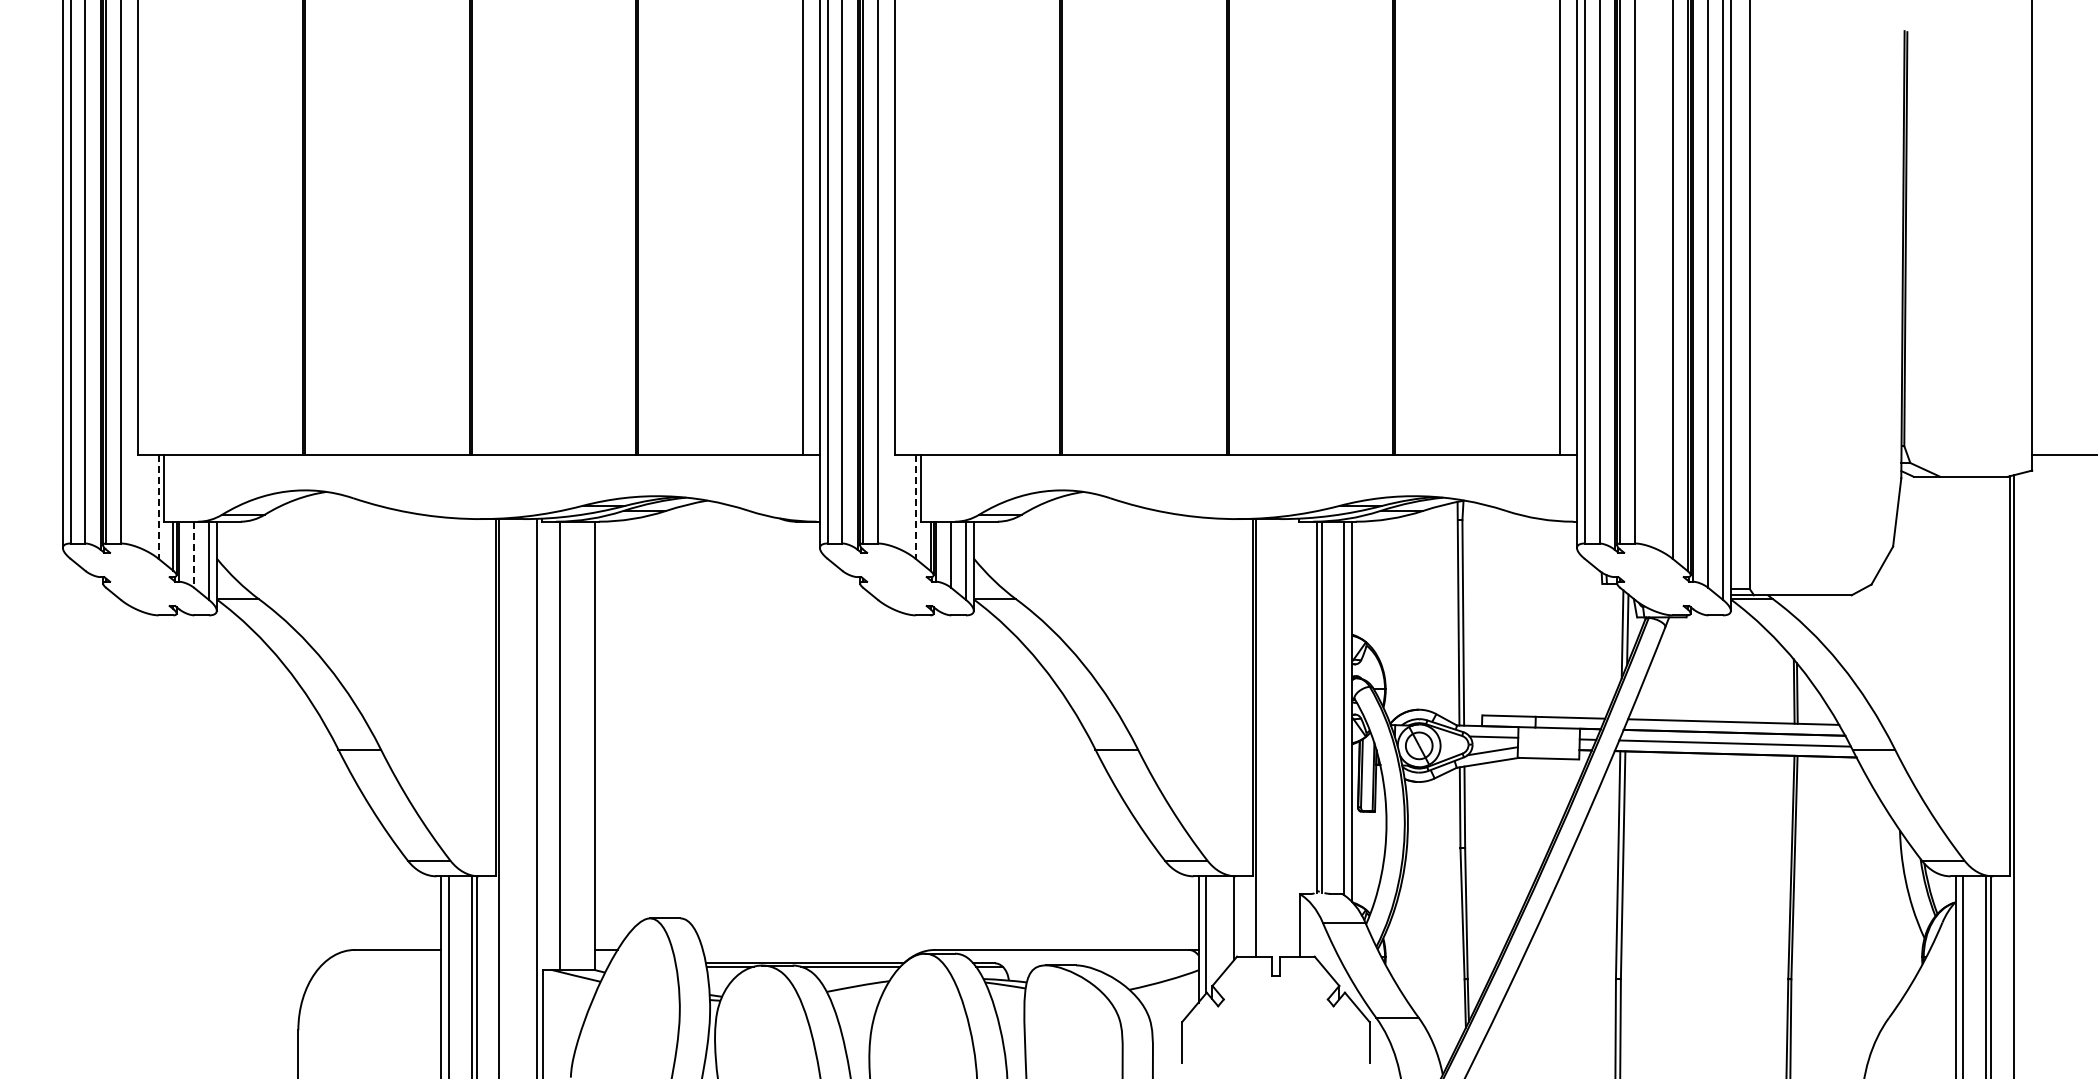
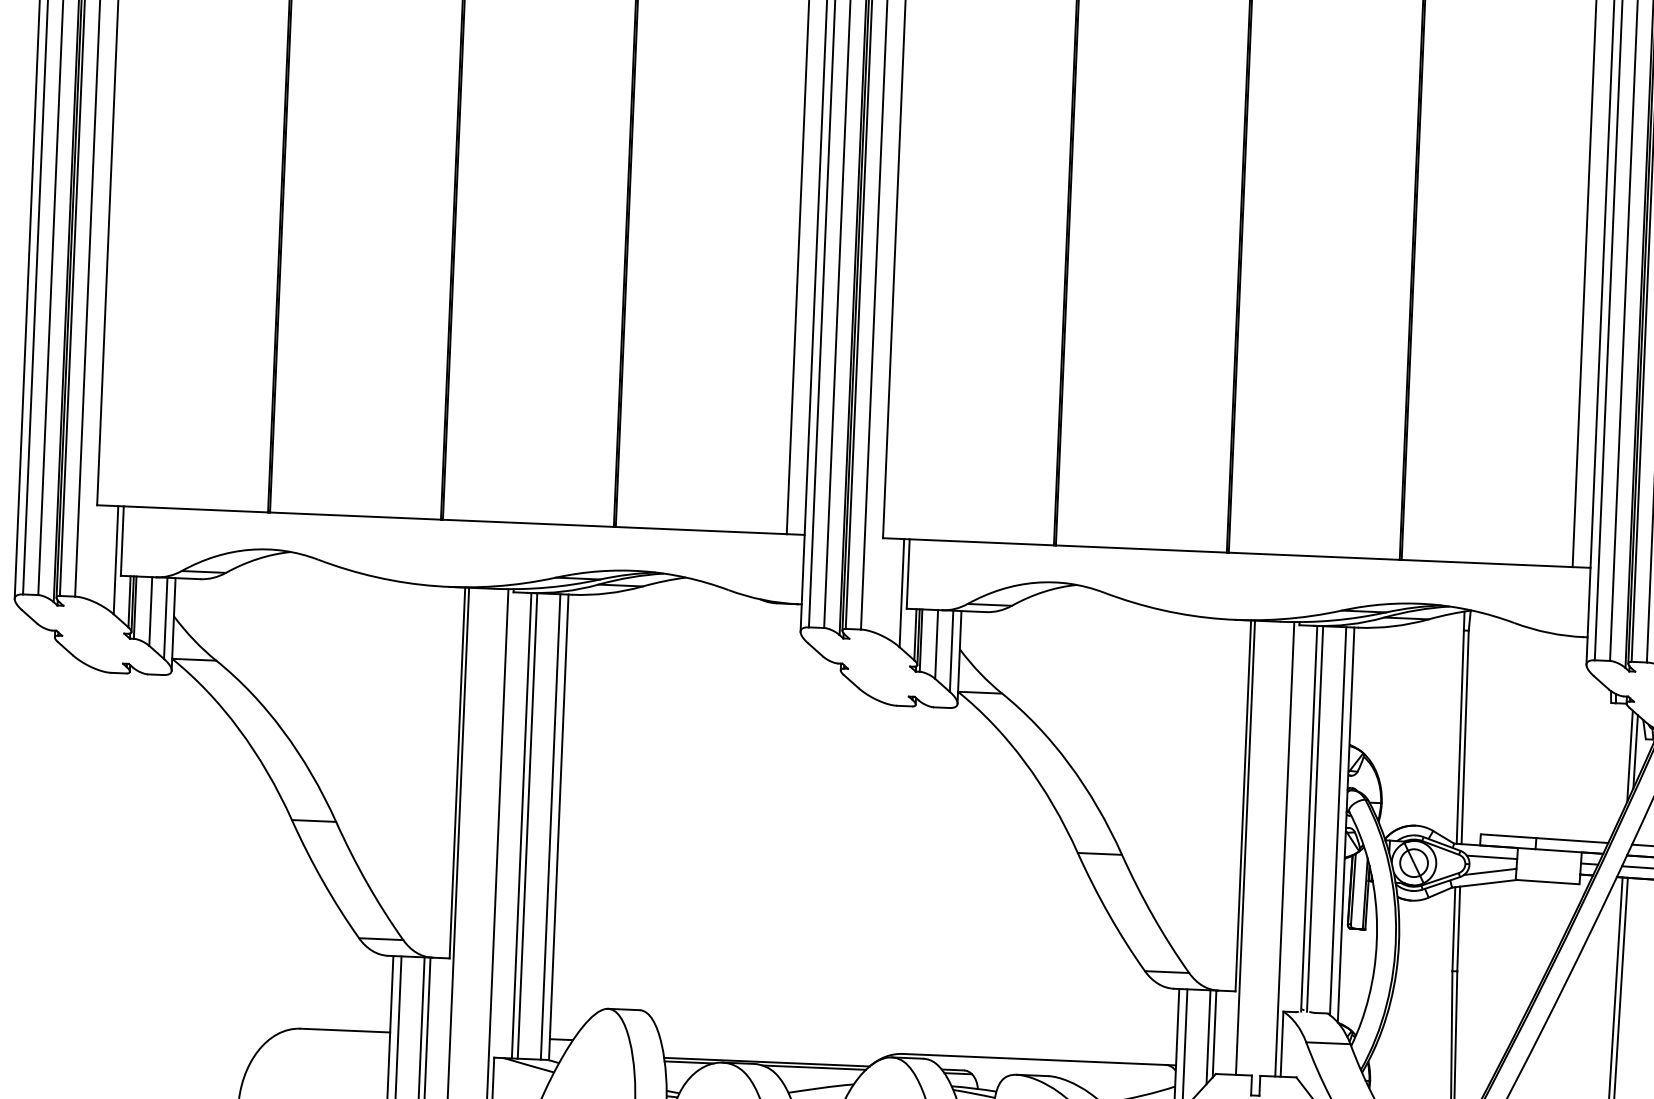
line: (158, 507) -> (115, 560), dashed -> solid
line: (915, 507) -> (901, 593), dashed -> solid
line: (194, 555) -> (150, 612), dashed -> solid
line: (1294, 737) -> (1284, 849), added
line: (565, 745) -> (527, 825), added
line: (587, 745) -> (550, 826), added
line: (1228, 921) -> (1208, 1037), added

